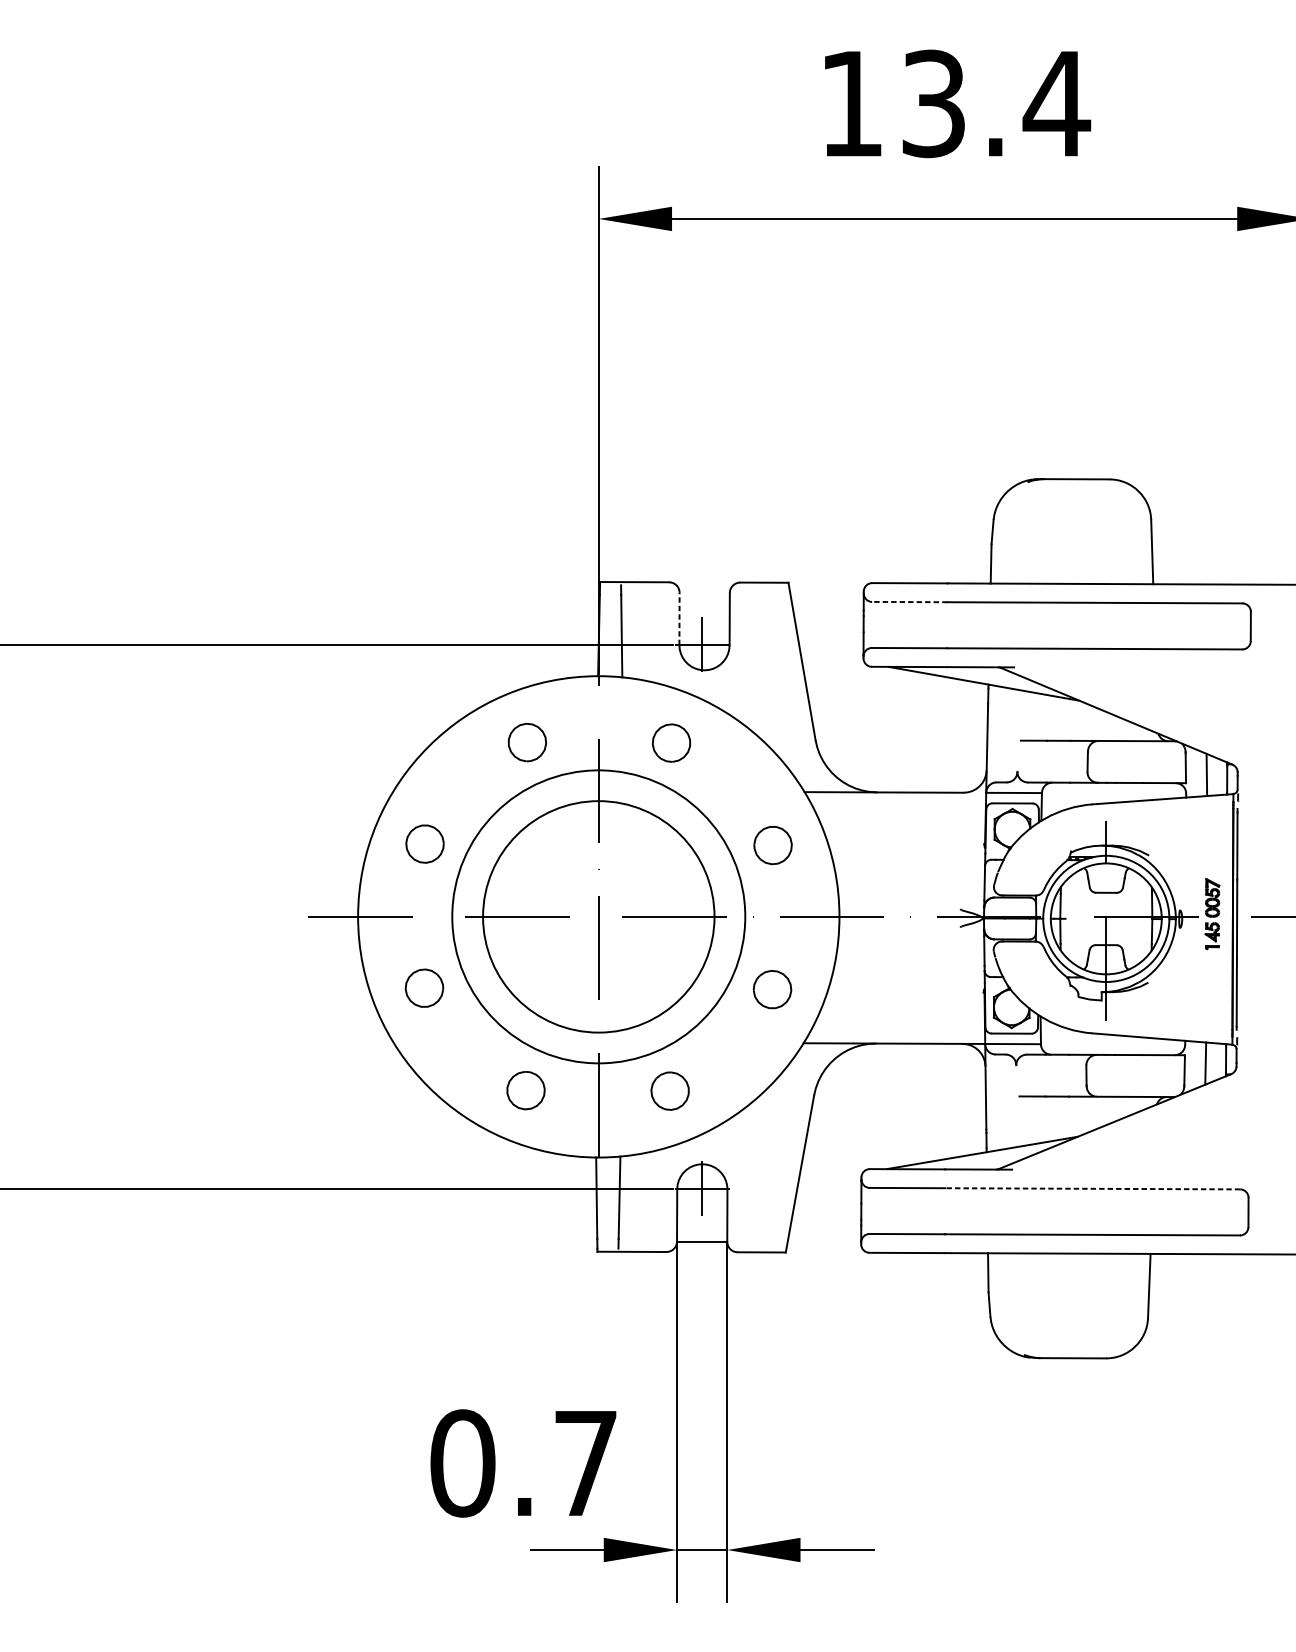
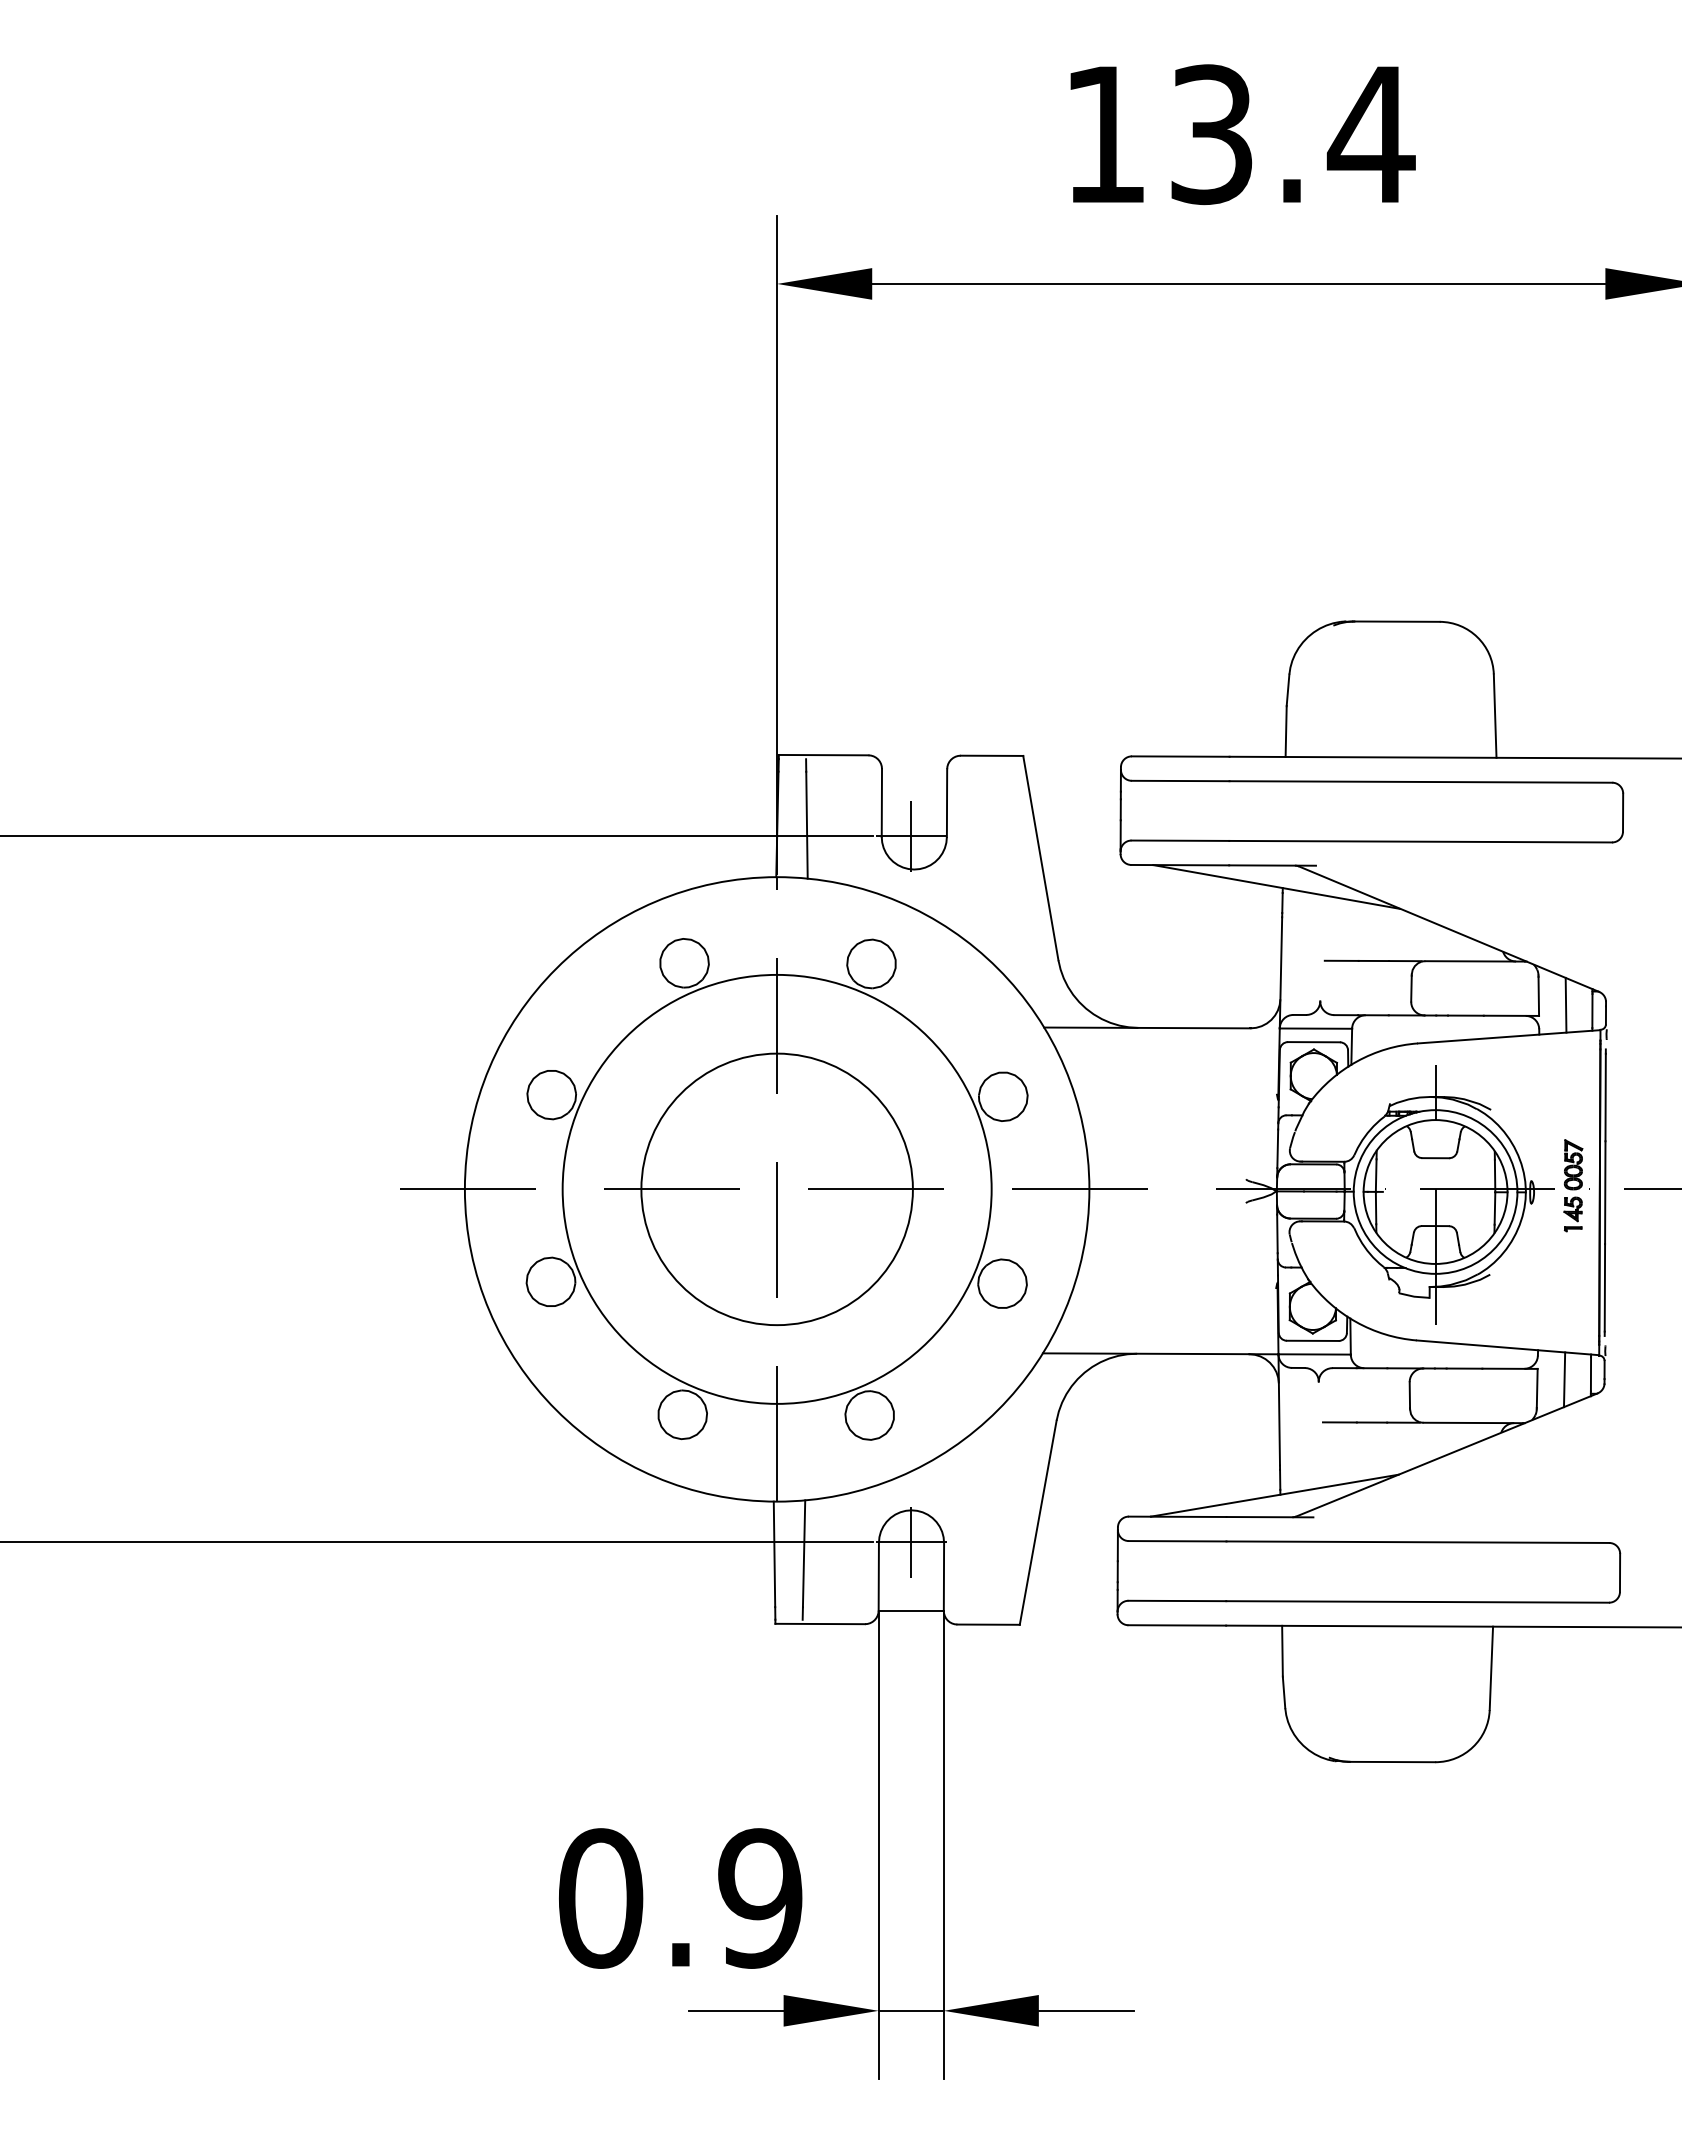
line: (909, 602) -> (1180, 781), dashed -> solid
line: (679, 618) -> (881, 802), dashed -> solid
circle: (598, 916) -> (776, 1188), size x1.43
circle: (598, 916) -> (776, 1189), size x0.71
line: (1092, 1189) -> (1417, 1542), dashed -> solid
text: (585, 1463) -> (760, 1898), 0.7 -> 0.9

